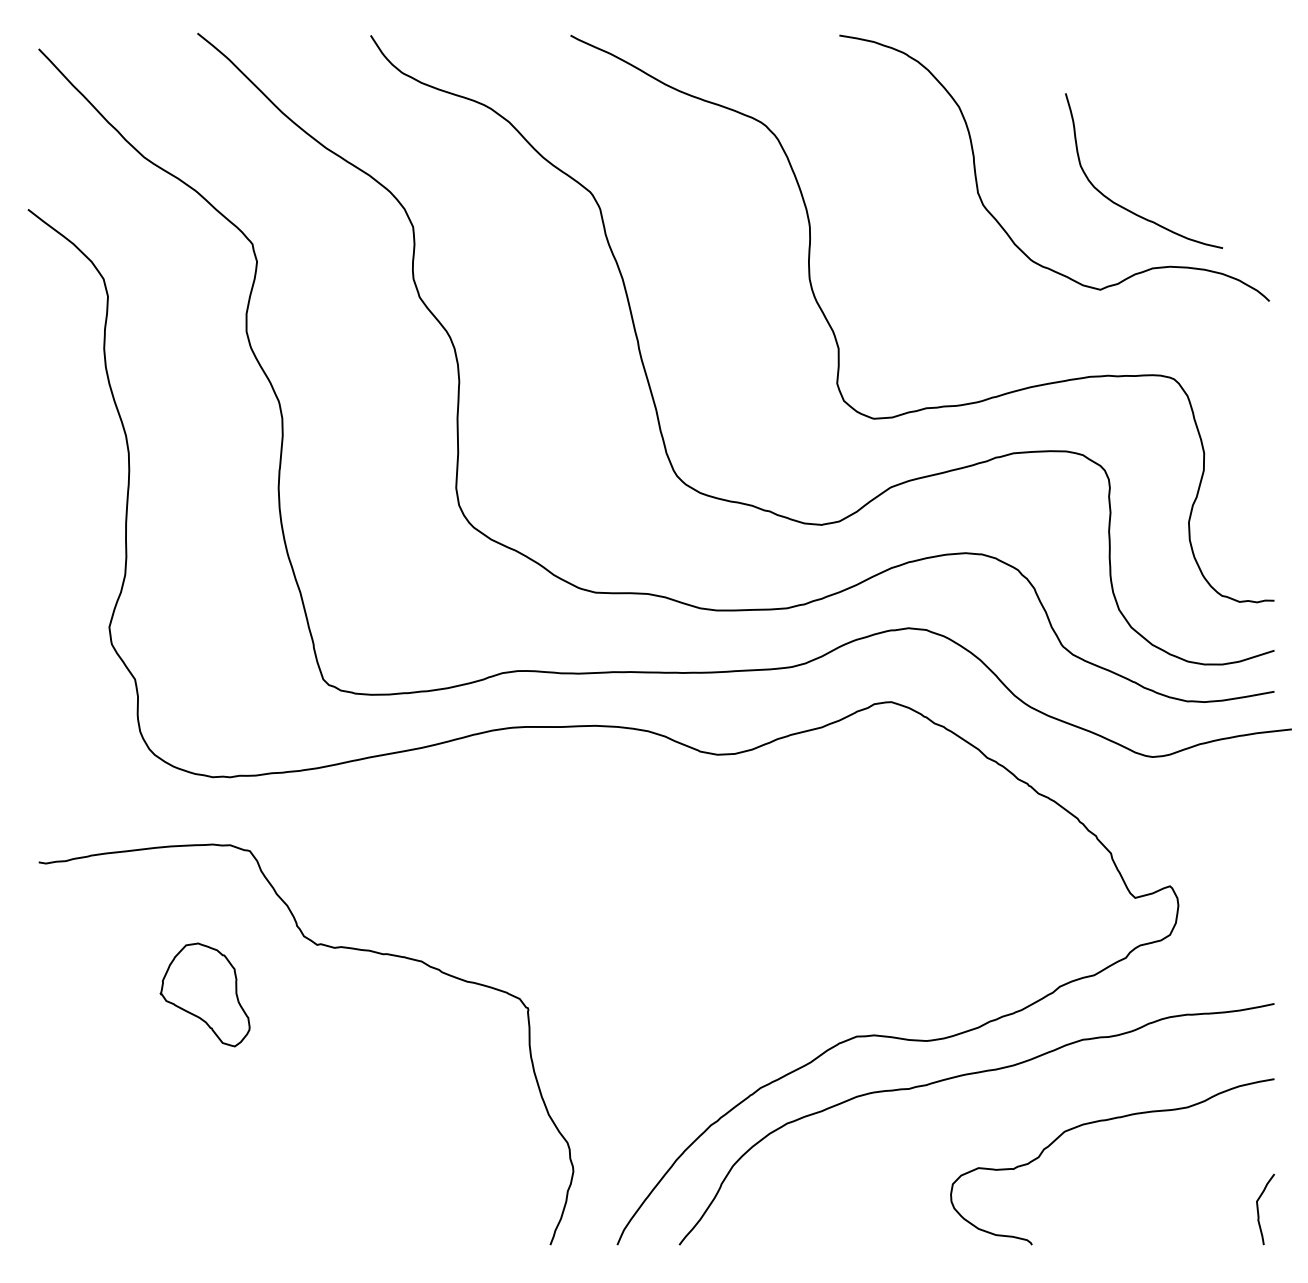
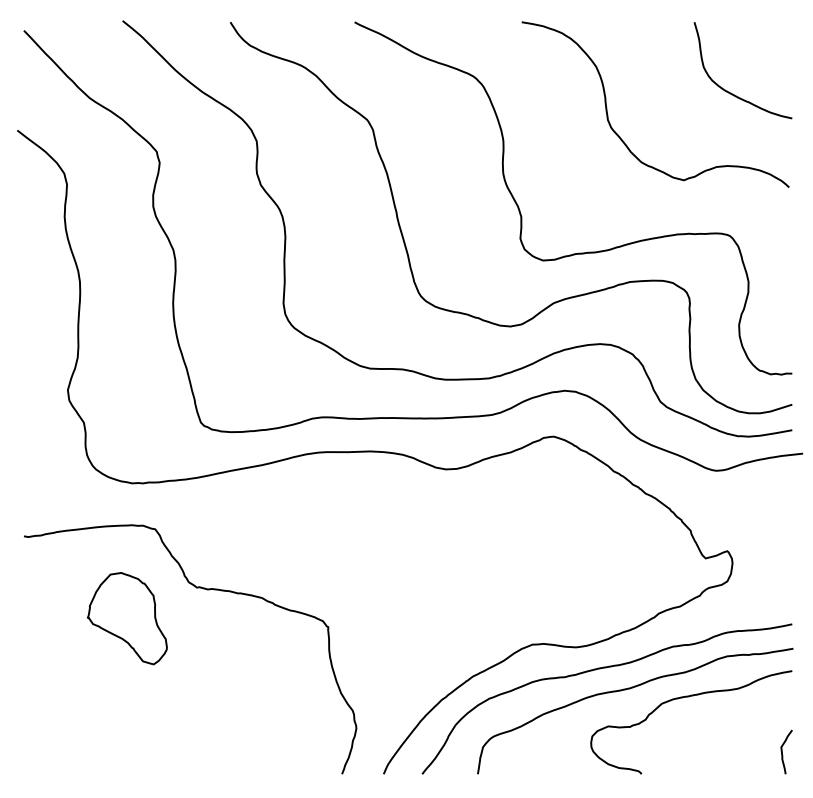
curve: (1125, 206) -> (731, 92), moved
part: (205, 994) -> (127, 618), size x1.43
curve: (1014, 1108) -> (630, 689), added

